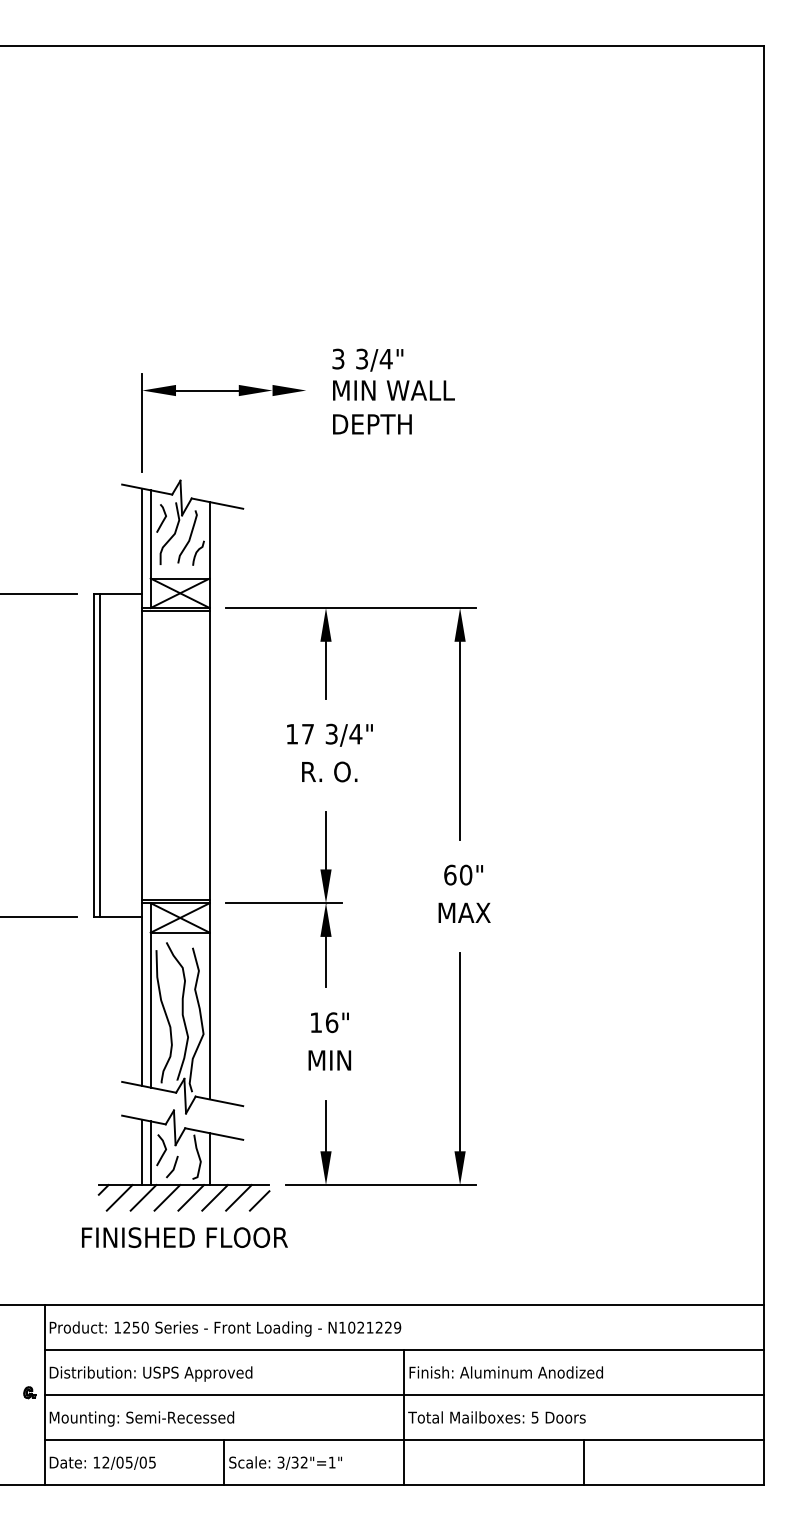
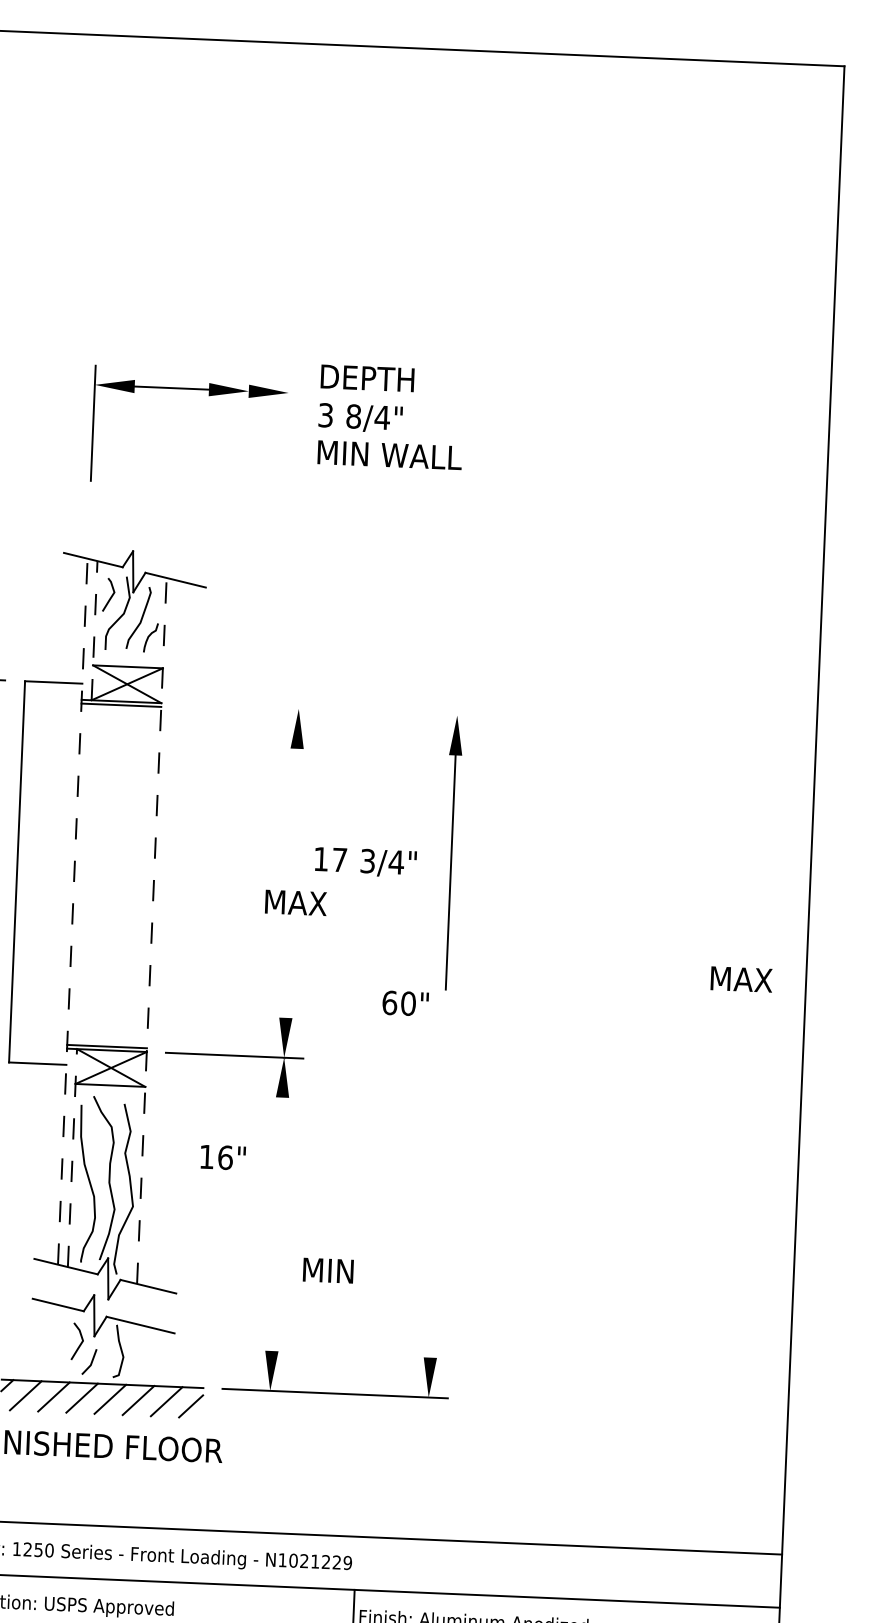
text: (362, 358) -> (354, 415), 3/4" -> 8/4"
part: (238, 395) -> (208, 395), moved
text: (372, 424) -> (367, 378), moved
line: (150, 549) -> (94, 631), solid -> dashed
line: (350, 608) -> (327, 710), removed
line: (326, 669) -> (296, 781), removed
text: (329, 734) -> (365, 861), moved
line: (100, 755) -> (24, 872), removed
text: (329, 771) -> (294, 902), R. O. -> MAX
line: (142, 787) -> (73, 911), solid -> dashed
line: (209, 800) -> (151, 930), solid -> dashed
line: (326, 840) -> (287, 983), removed
text: (463, 874) -> (405, 1002), moved
text: (464, 912) -> (741, 979), moved
line: (326, 961) -> (281, 1126), removed
line: (150, 994) -> (72, 1156), solid -> dashed
text: (329, 1022) -> (222, 1157), moved
line: (460, 1052) -> (435, 1240), removed
text: (329, 1060) -> (327, 1270), moved
line: (326, 1125) -> (273, 1320), removed
line: (142, 1152) -> (54, 1343), removed
line: (150, 1153) -> (64, 1344), removed
line: (209, 1159) -> (133, 1354), removed

